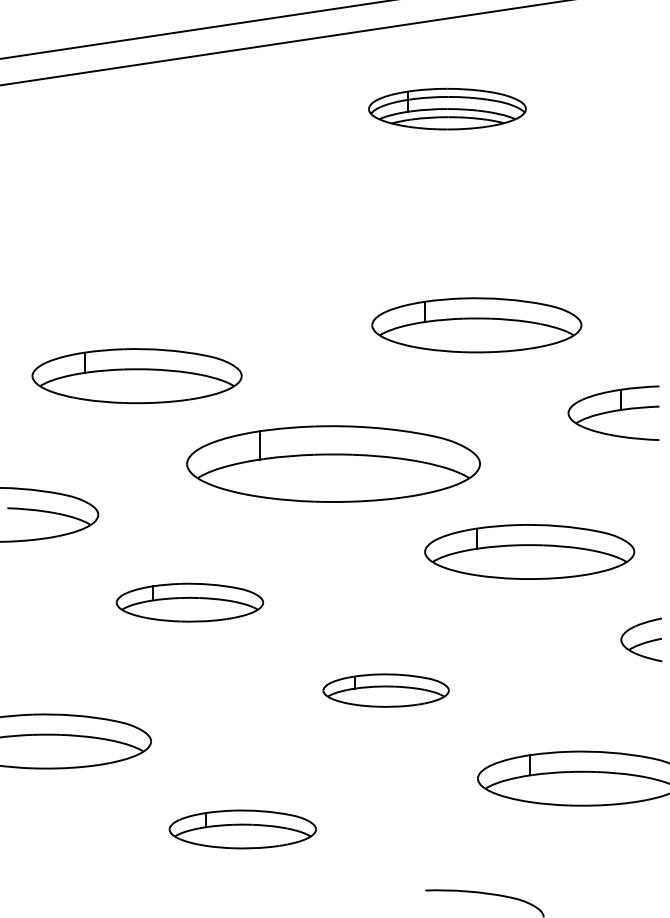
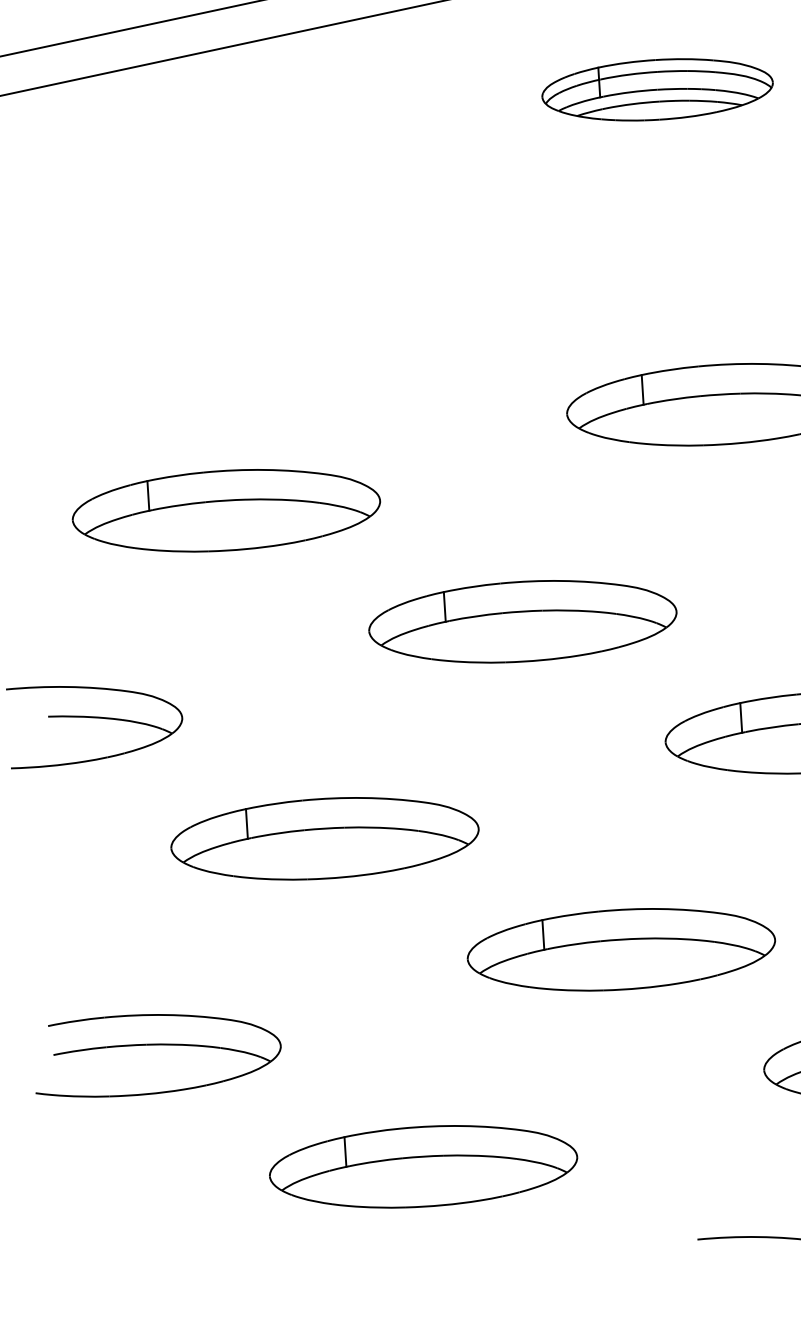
part: (332, 463) -> (521, 620), size x0.71
part: (189, 602) -> (324, 838), size x1.43
part: (385, 690) -> (620, 949), size x1.67
part: (242, 829) -> (423, 1166), size x1.43

